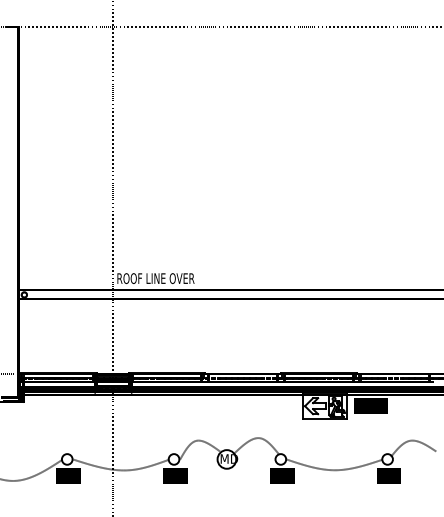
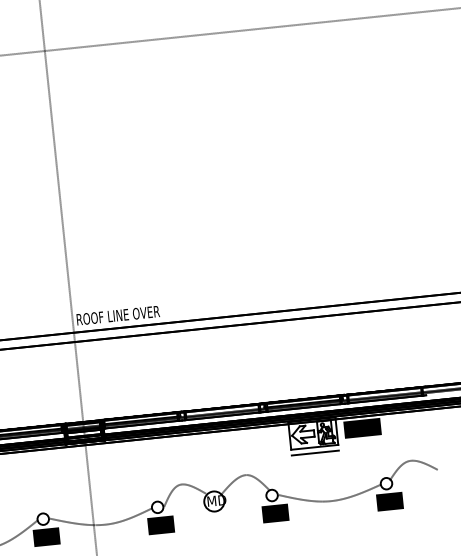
line: (324, 424) -> (315, 453), added

